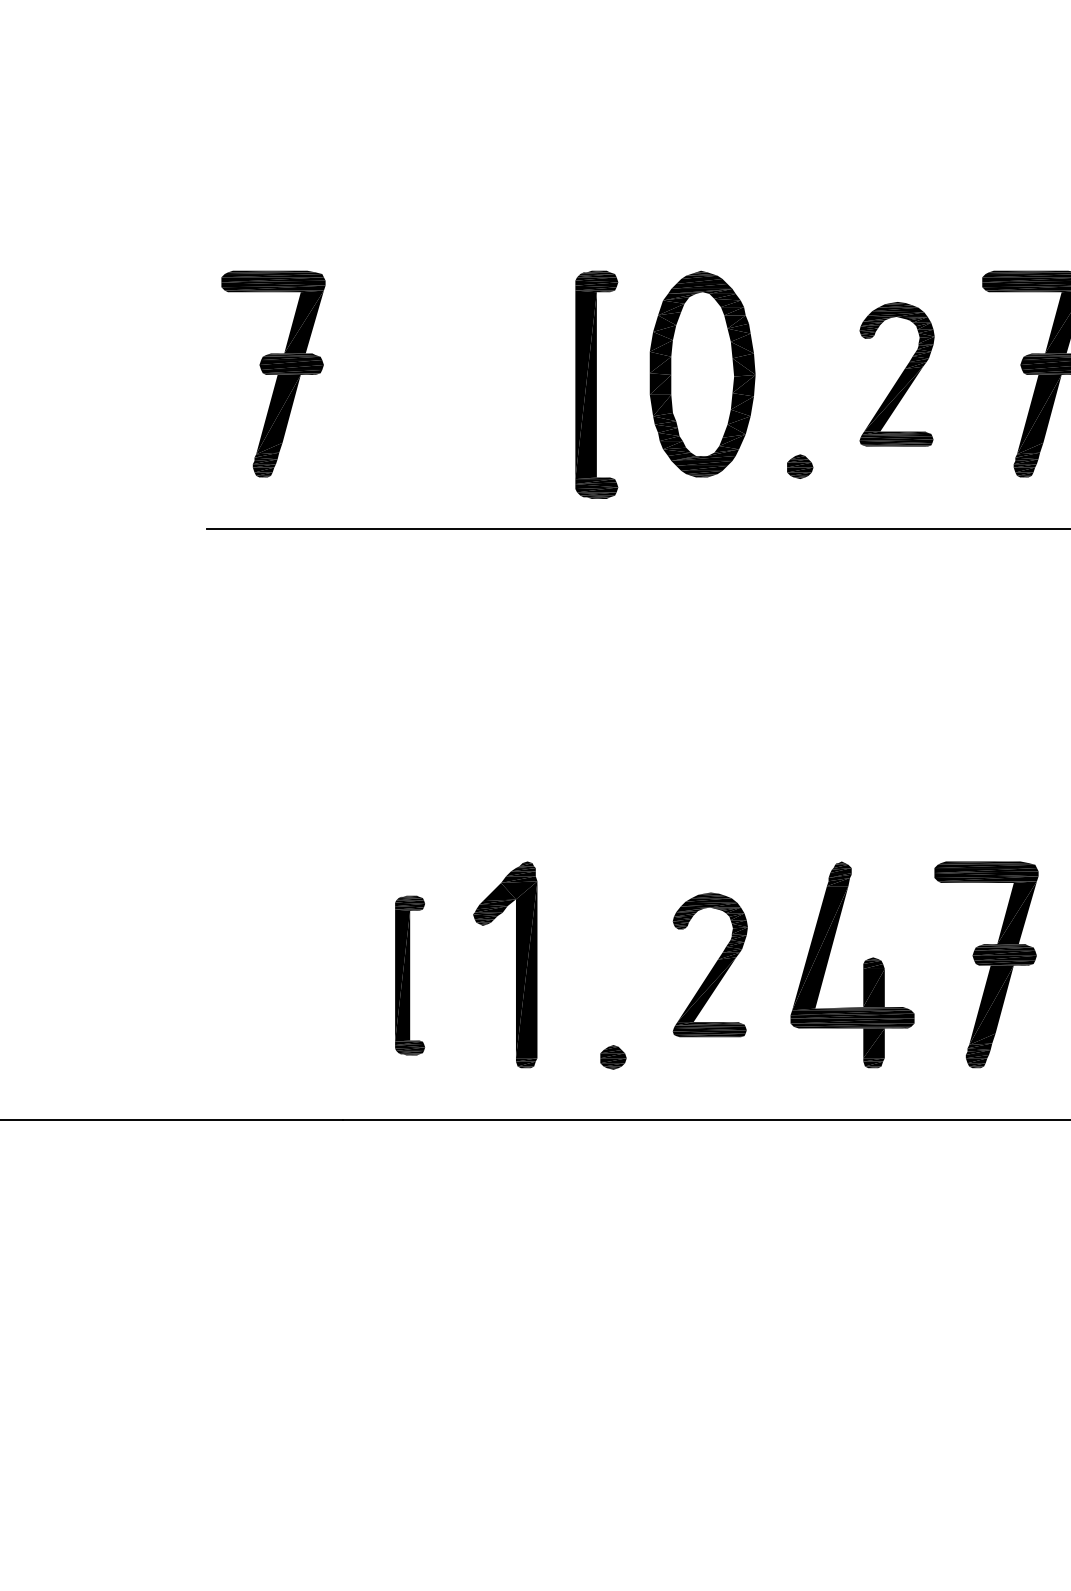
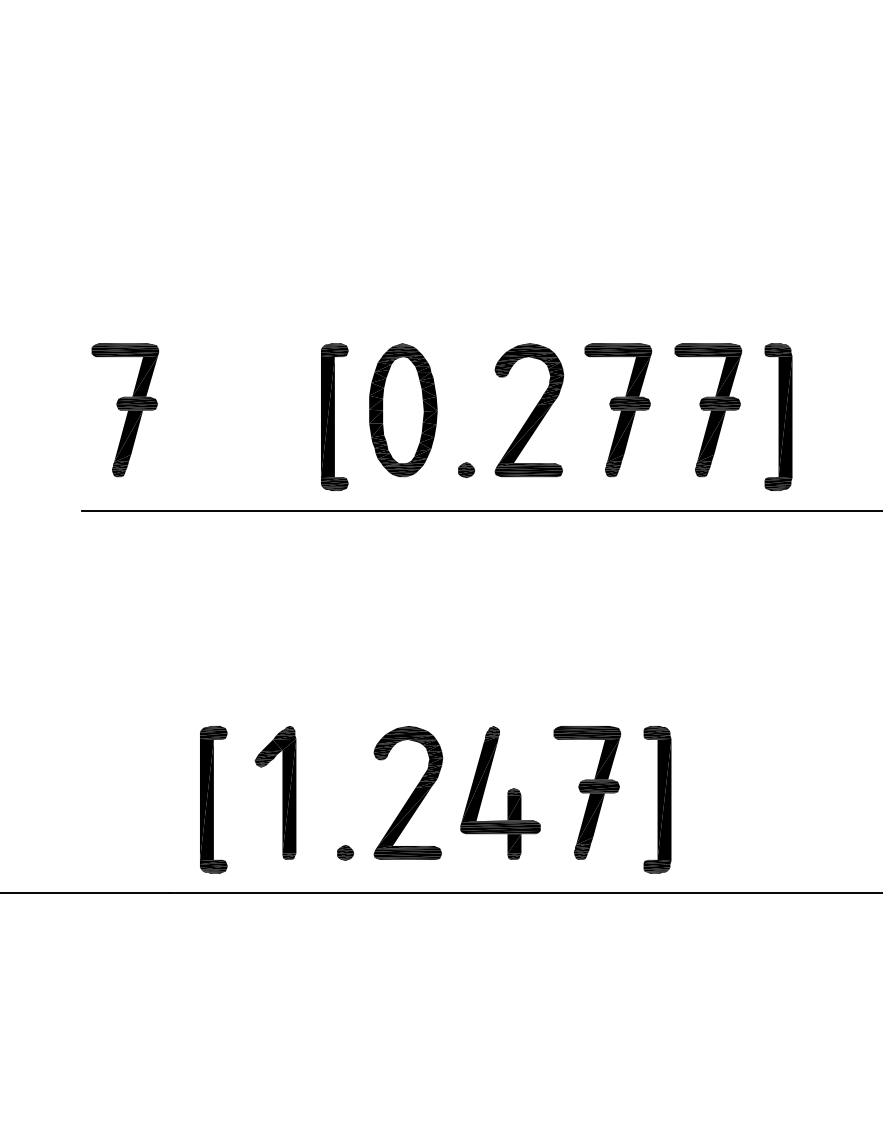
part: (897, 374) -> (529, 410), size x1.43
part: (710, 964) -> (408, 792), size x1.43
part: (409, 975) -> (213, 799), size x1.43

